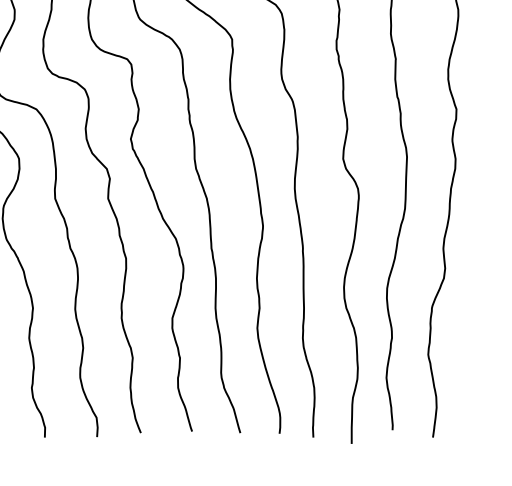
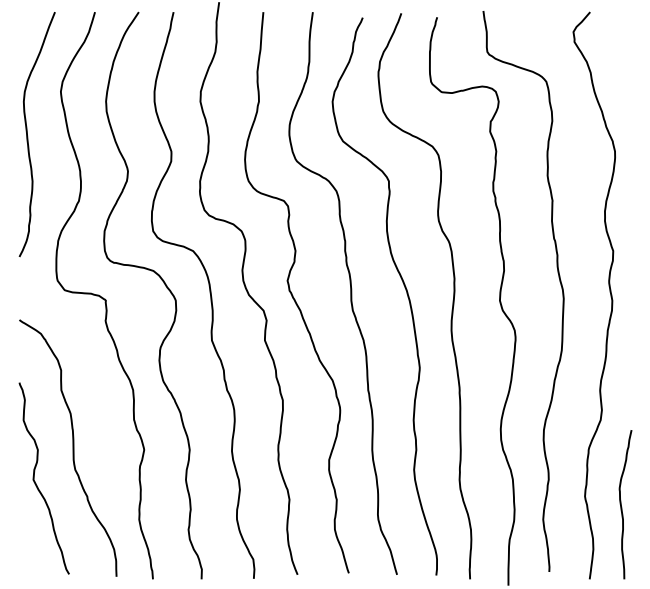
curve: (464, 362) -> (621, 504), added

